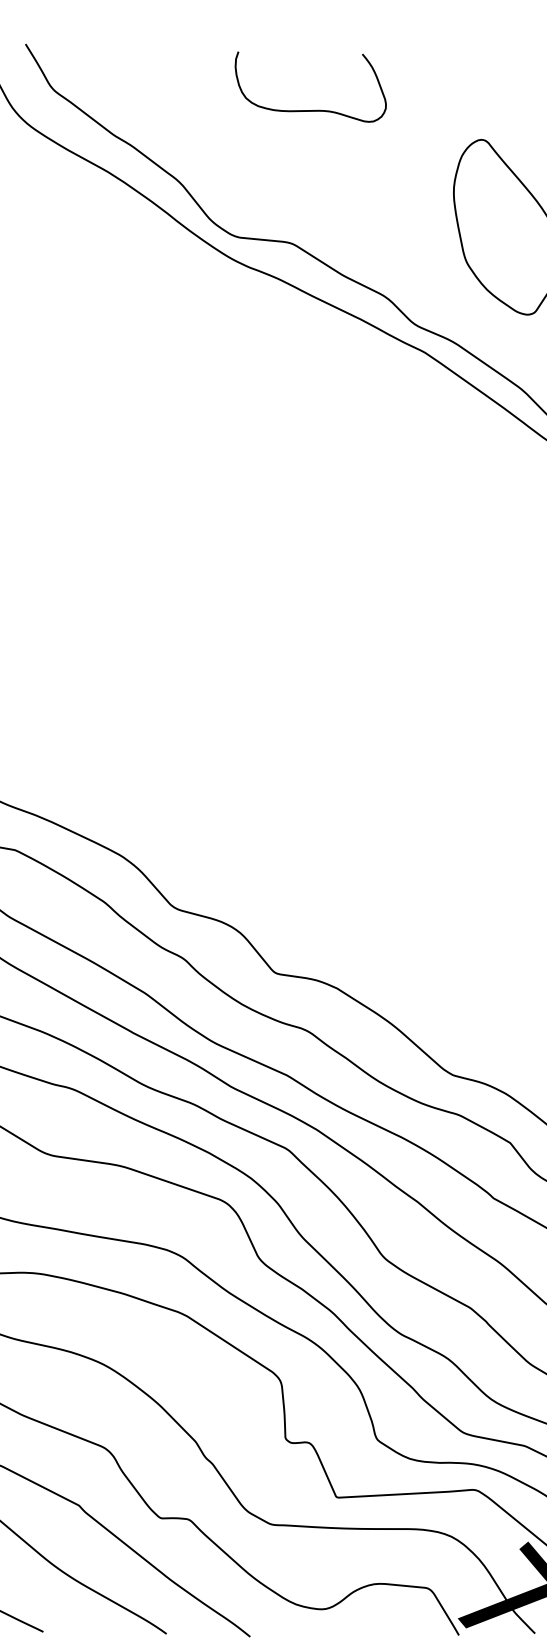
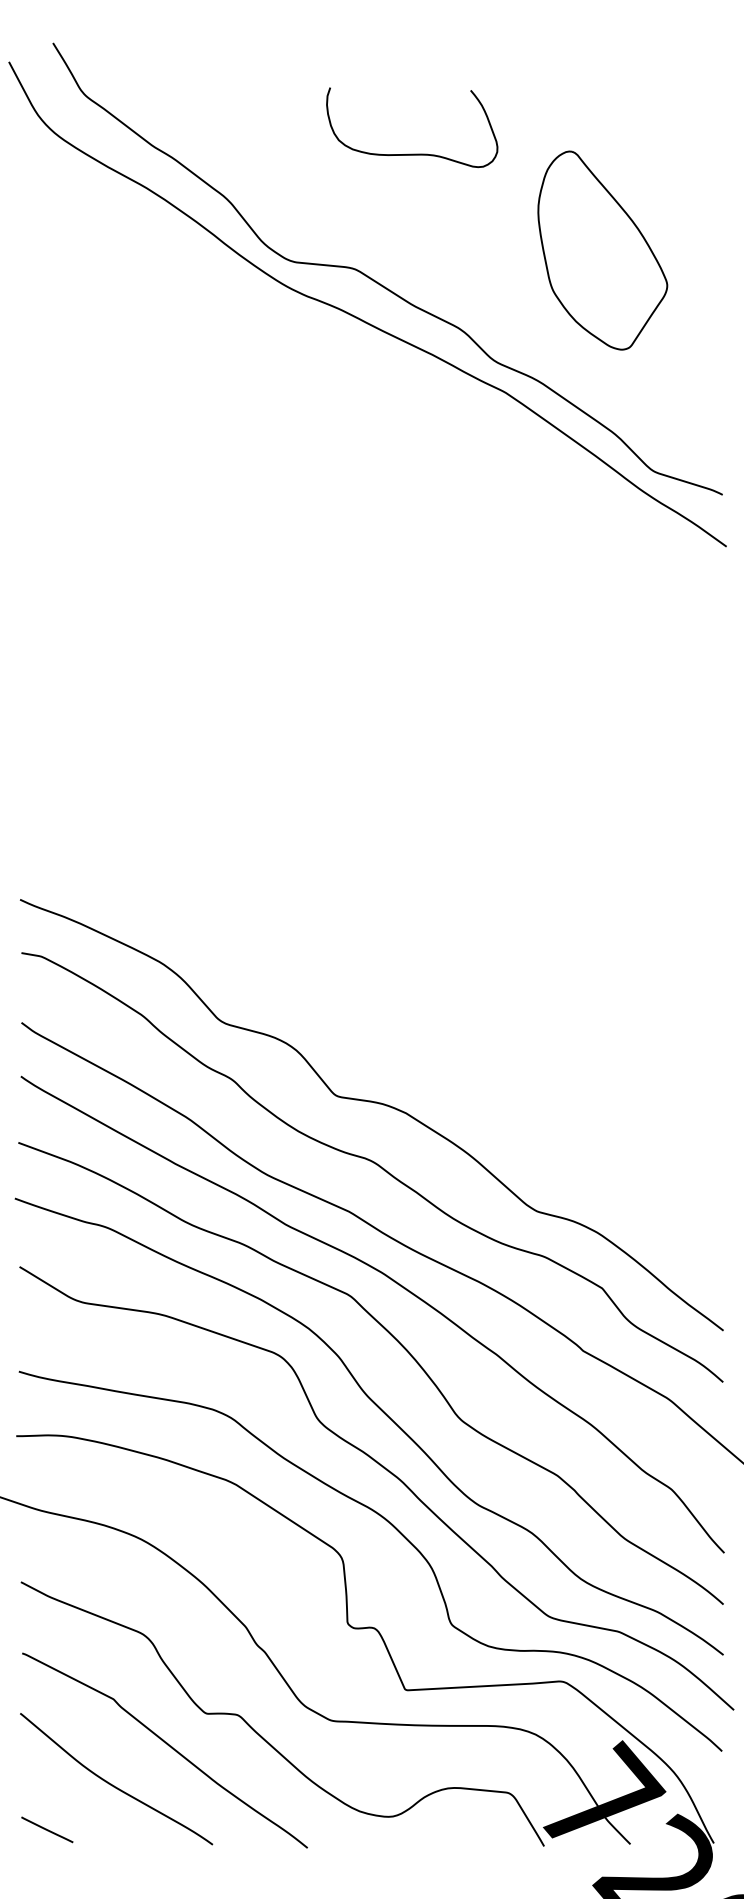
curve: (311, 109) -> (412, 153), moved

